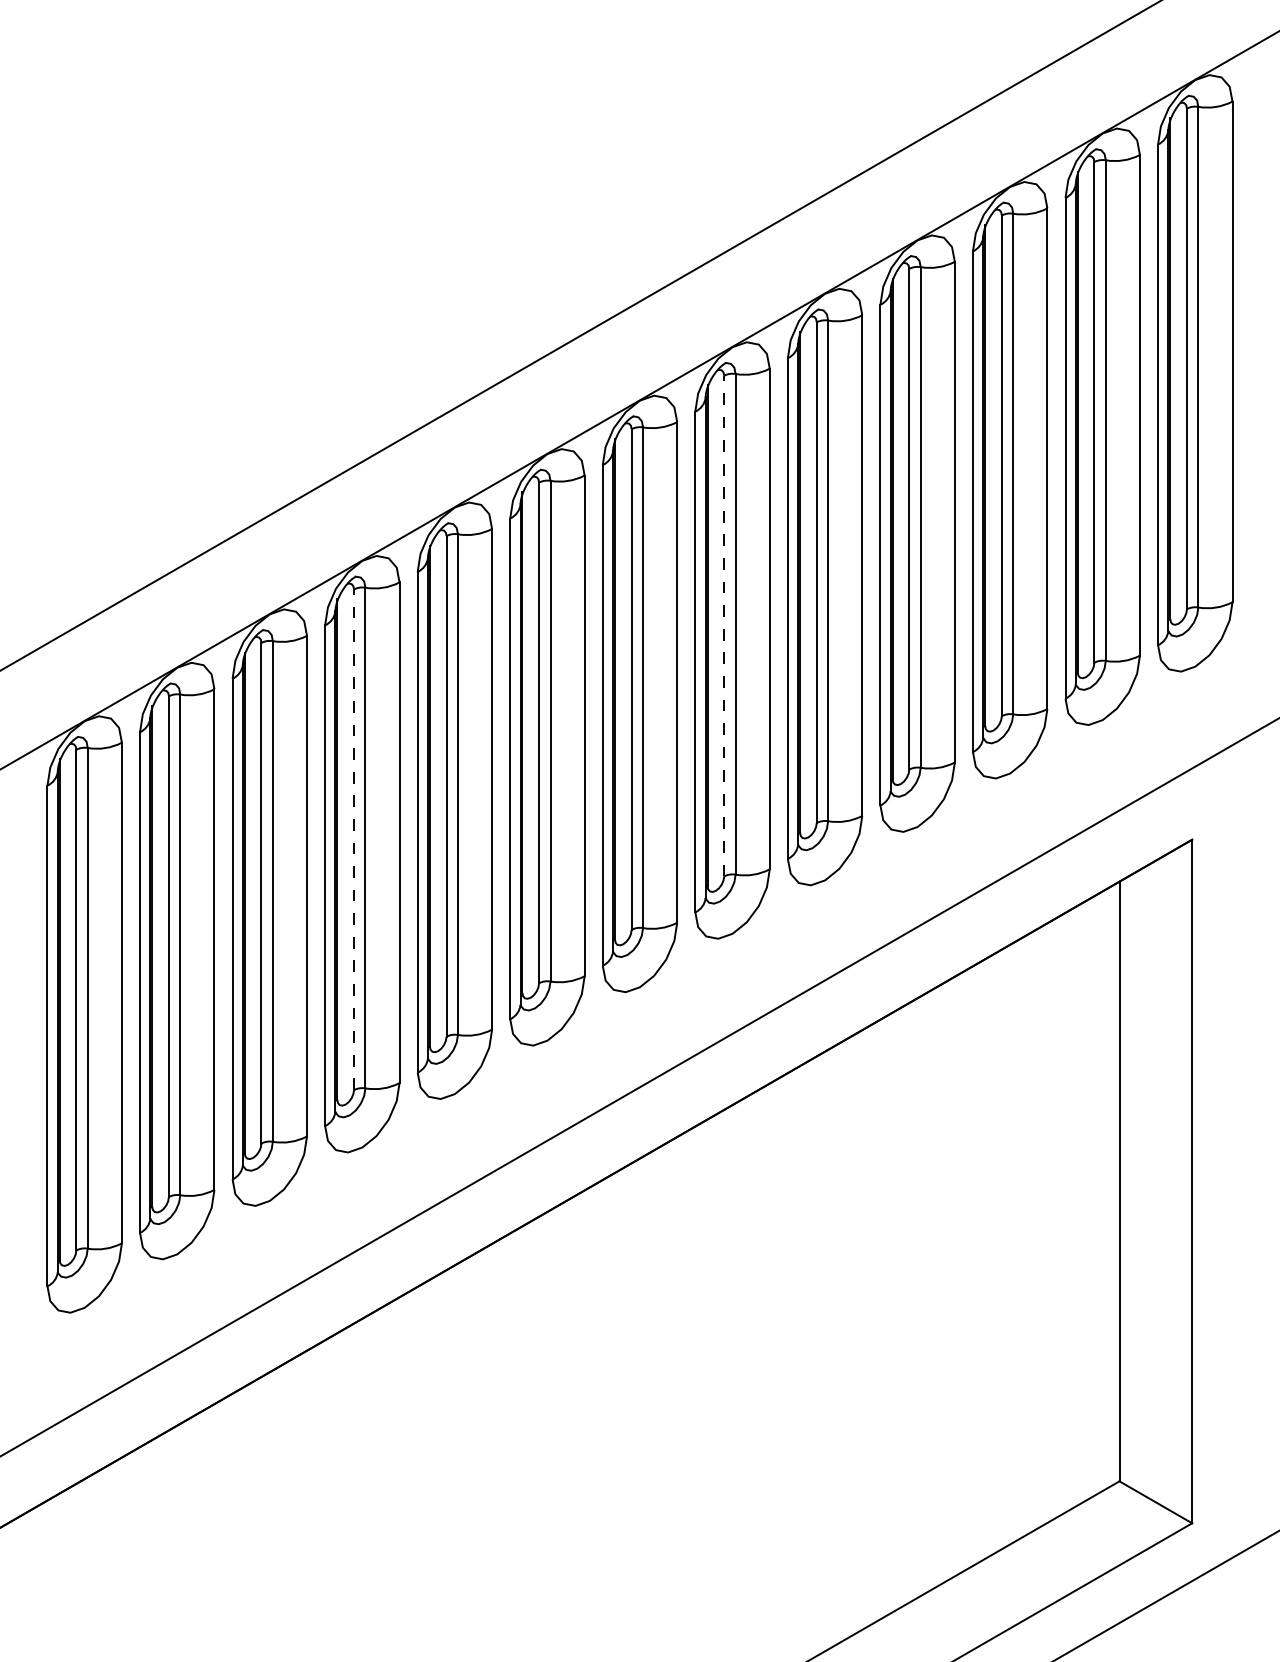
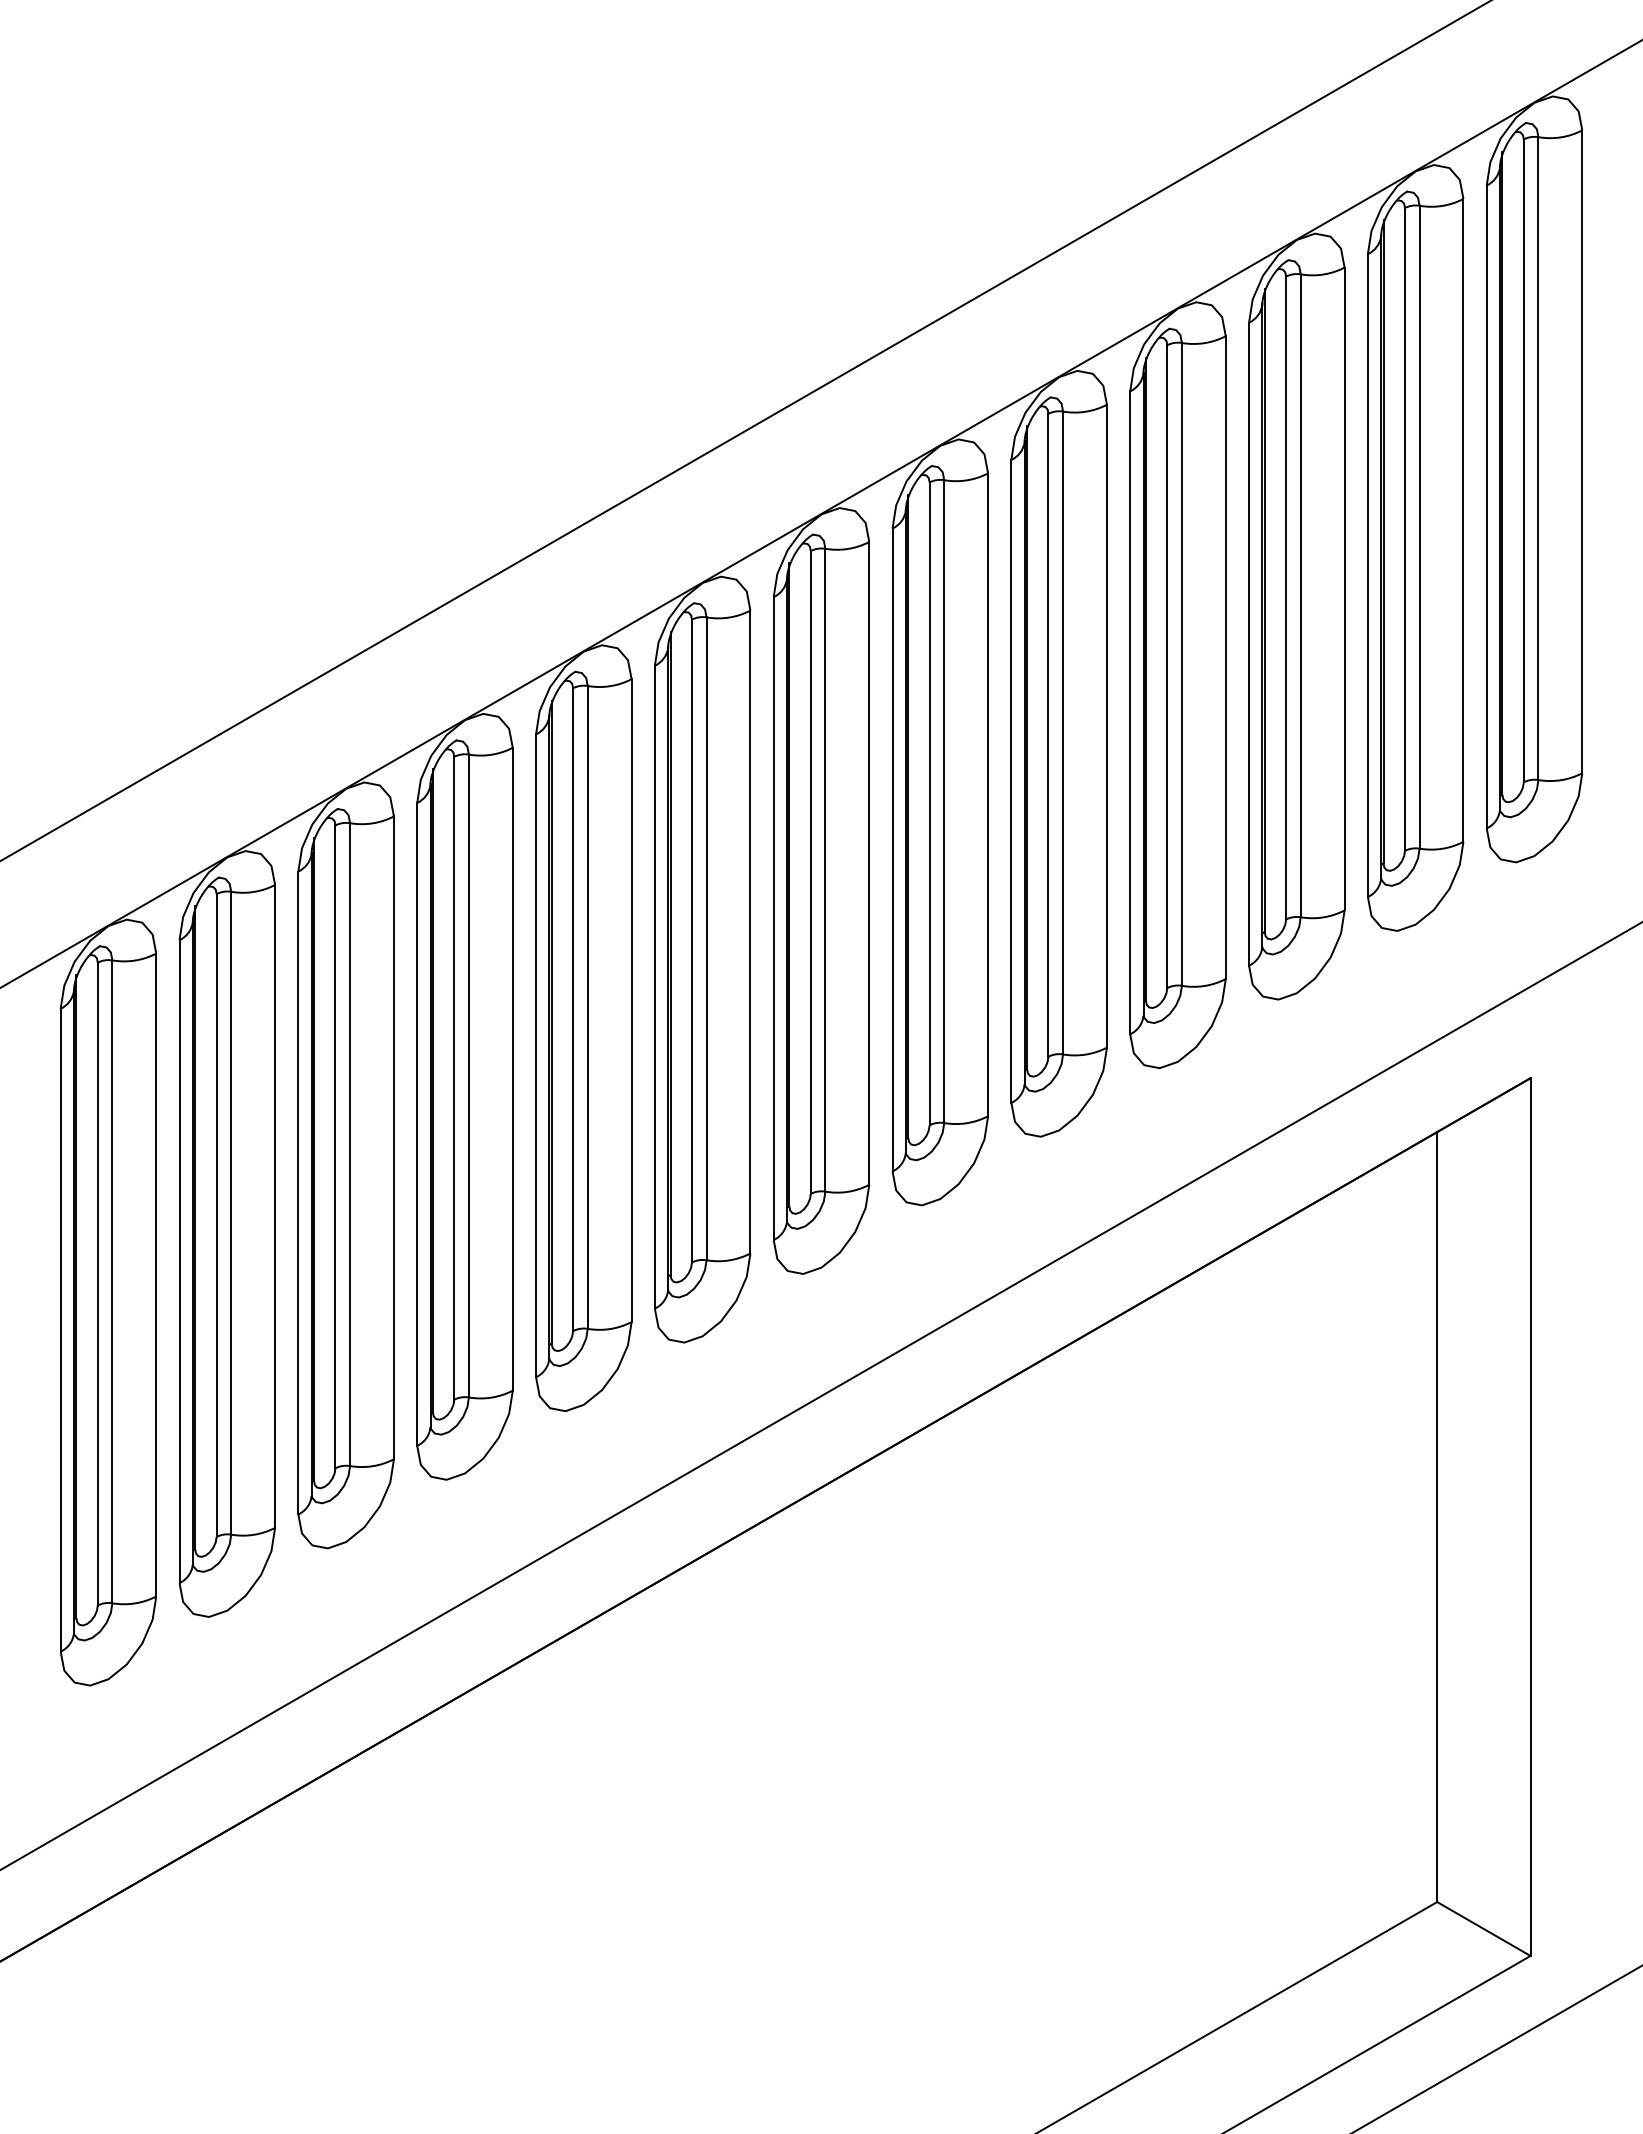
line: (724, 625) -> (929, 803), dashed -> solid
line: (354, 839) -> (454, 1077), dashed -> solid

